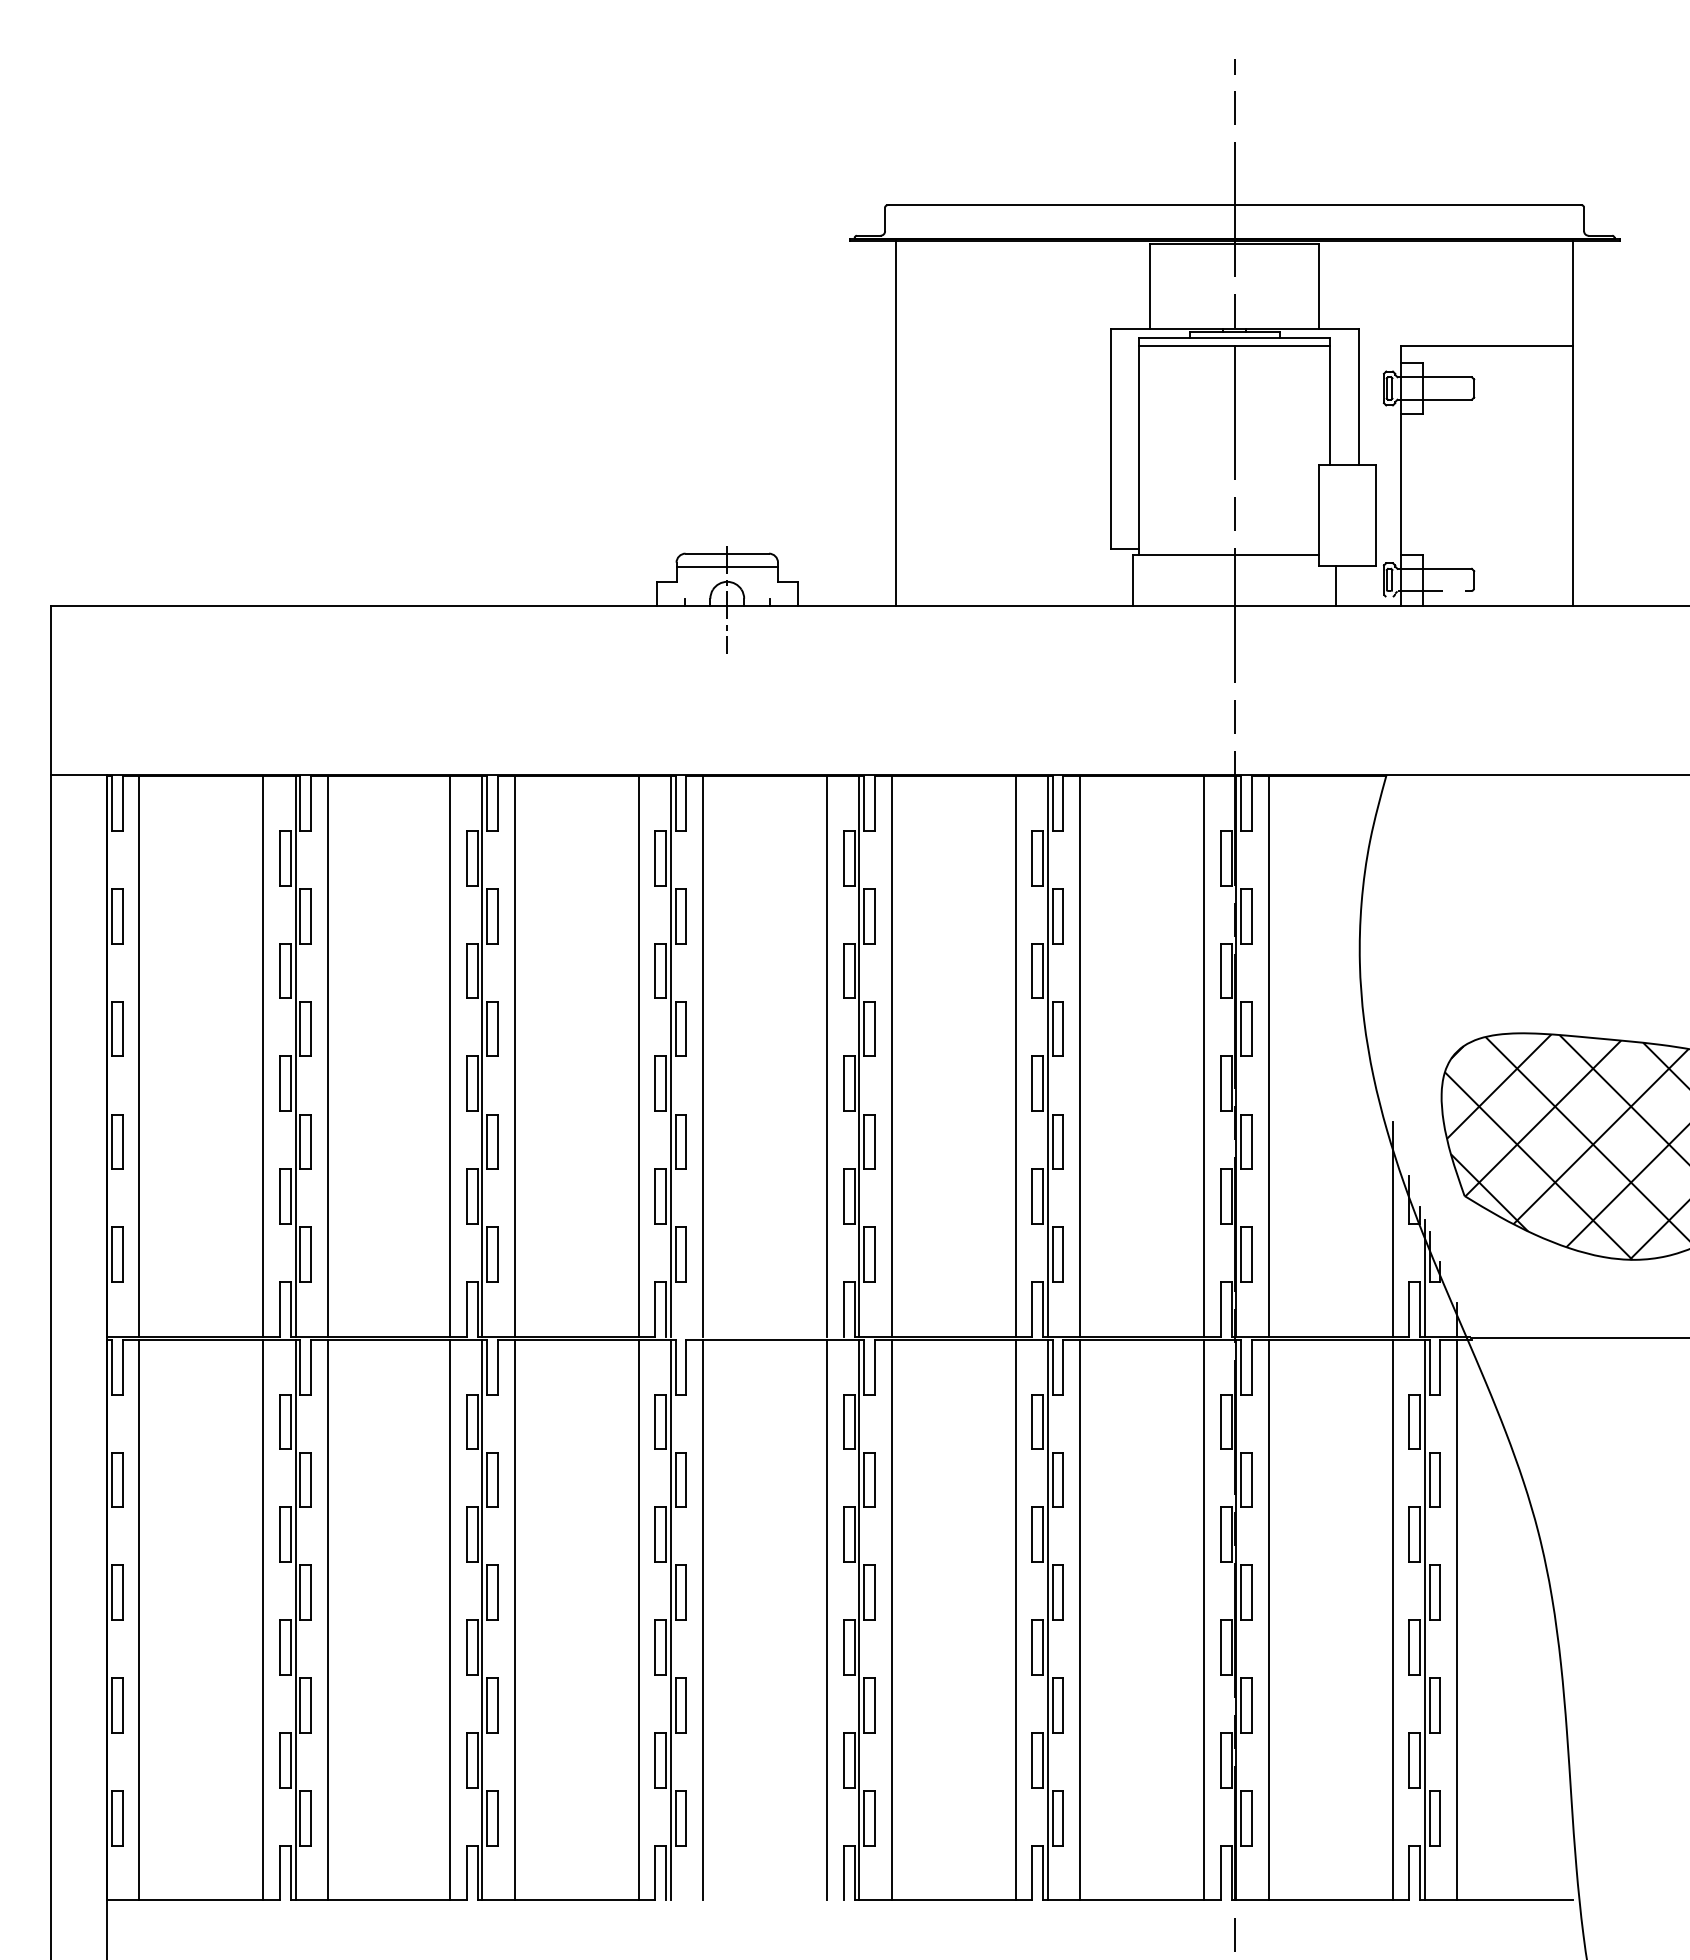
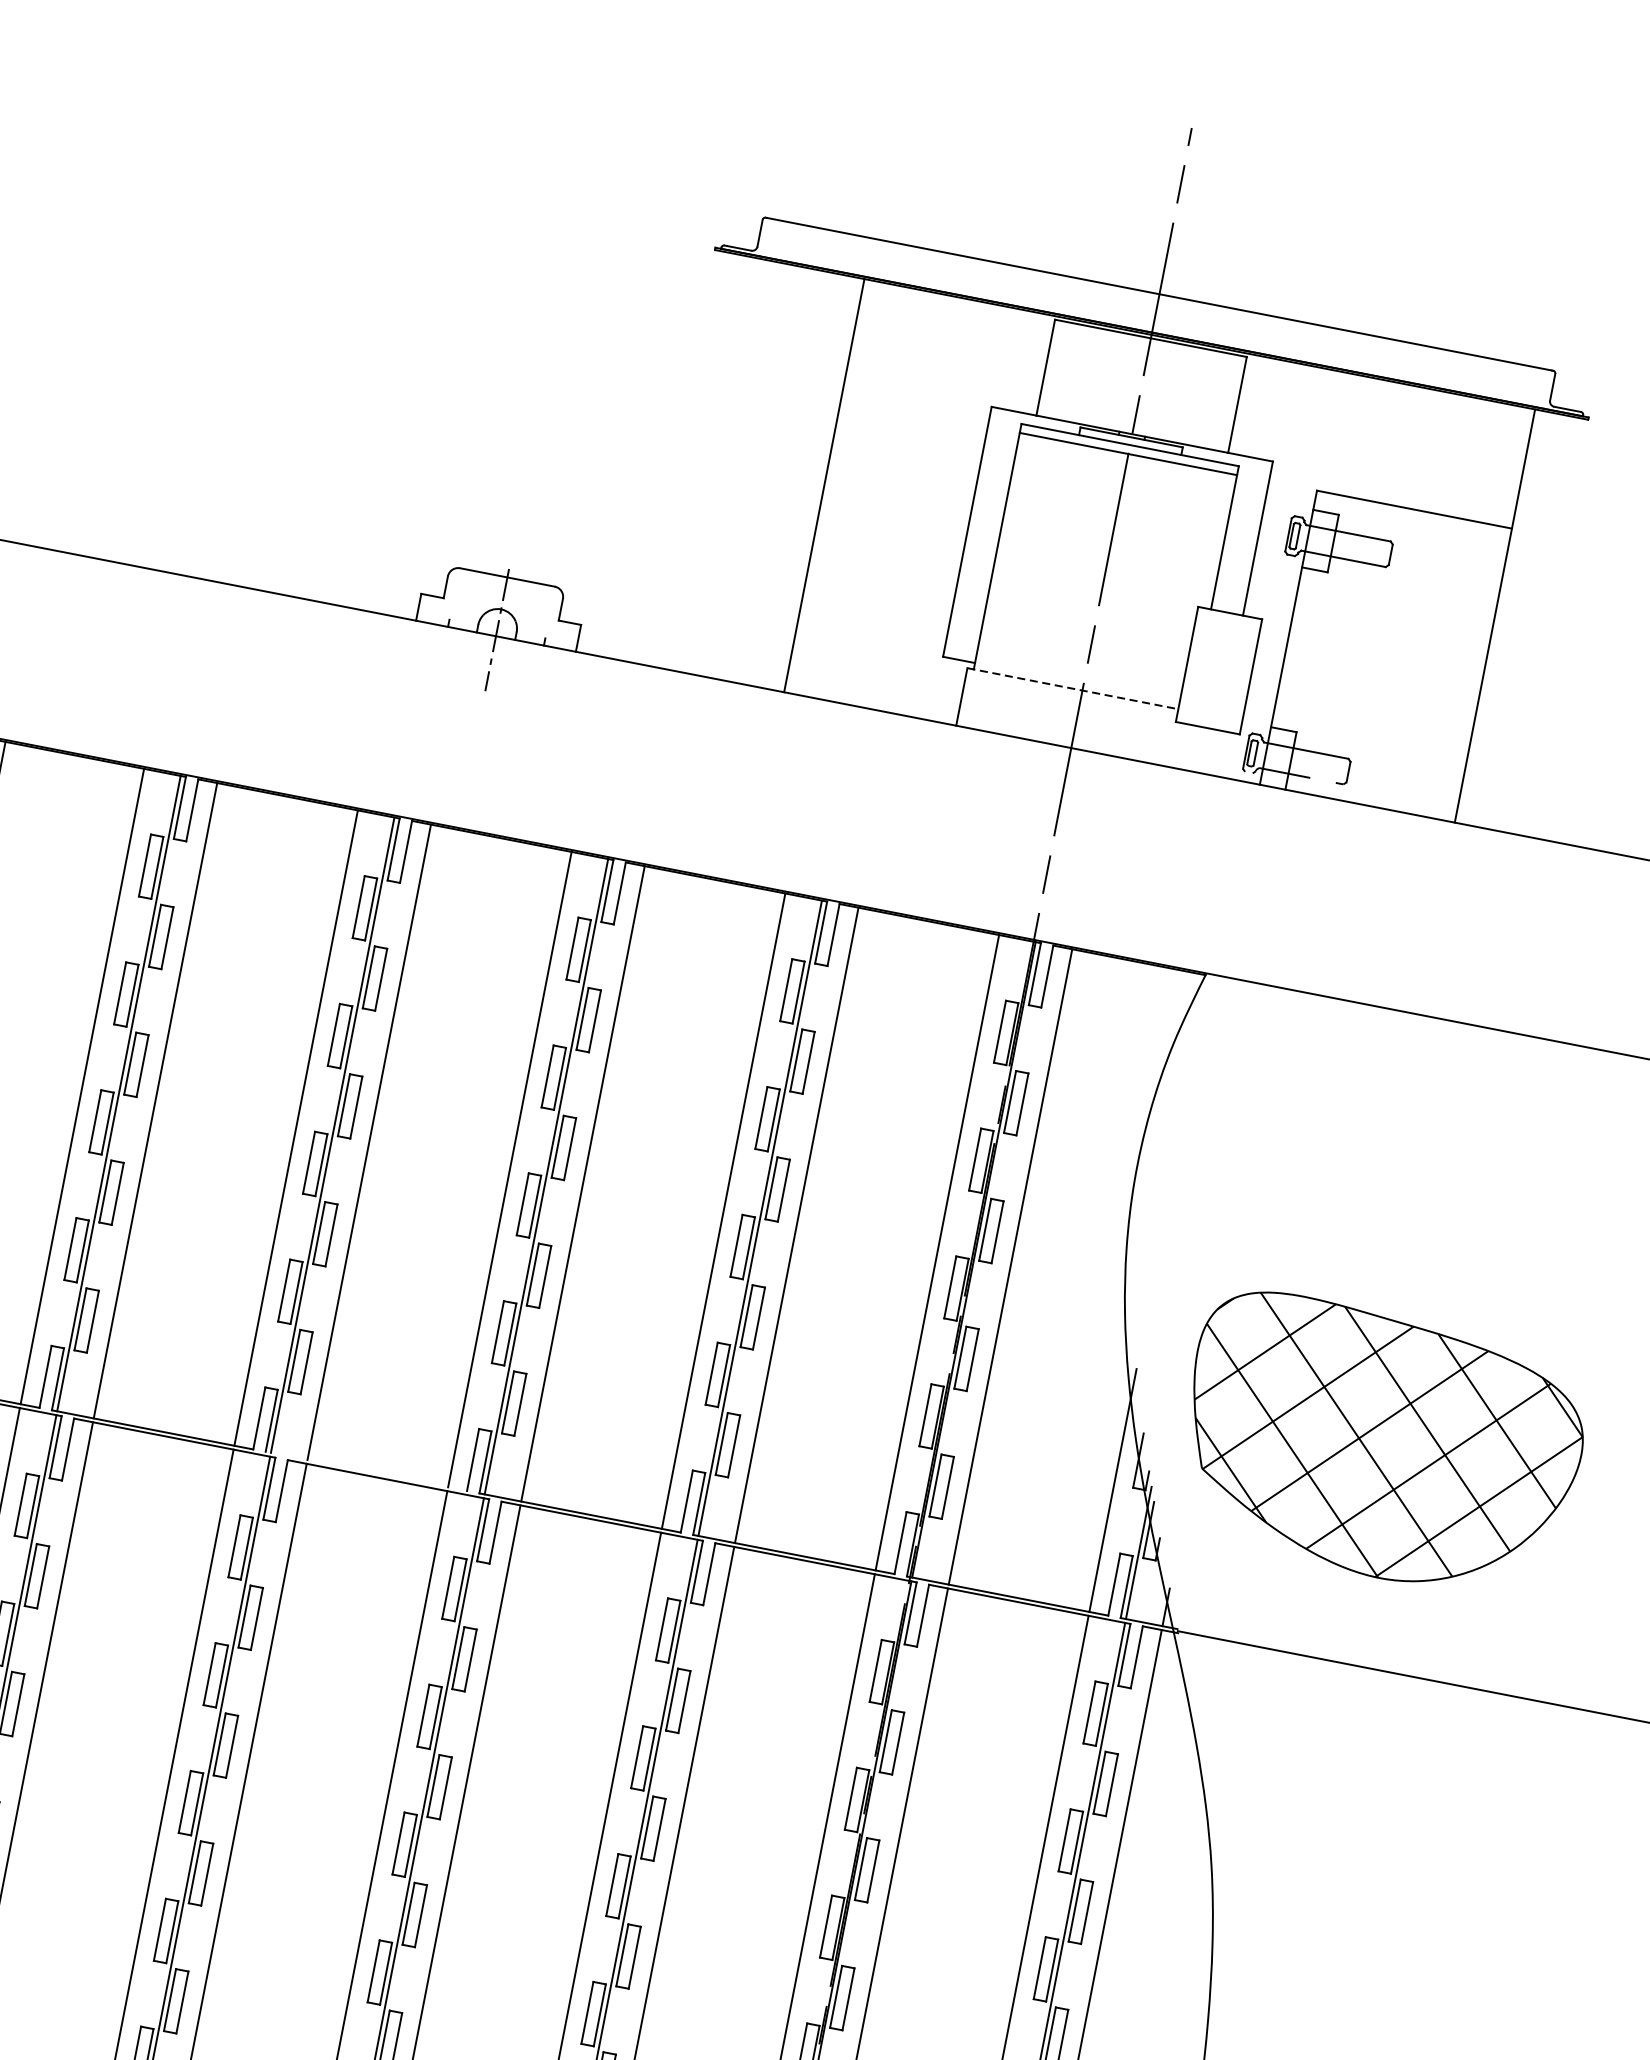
line: (896, 423) -> (824, 485), moved
line: (1226, 554) -> (1073, 688), solid -> dashed
line: (727, 567) -> (504, 593), removed
line: (1336, 585) -> (1191, 747), removed

